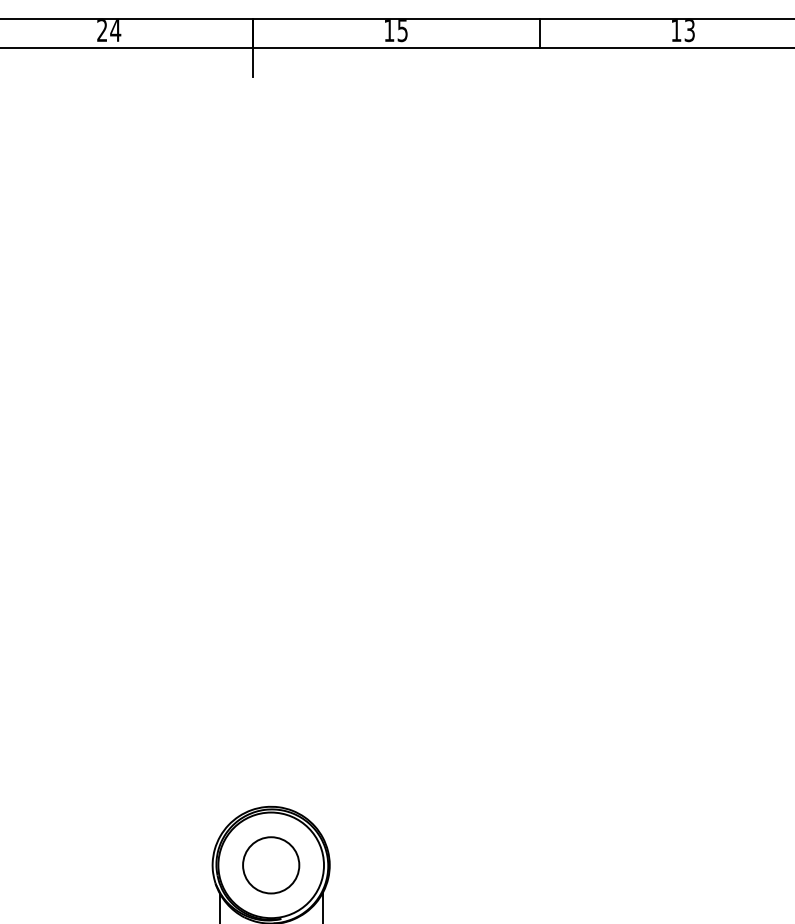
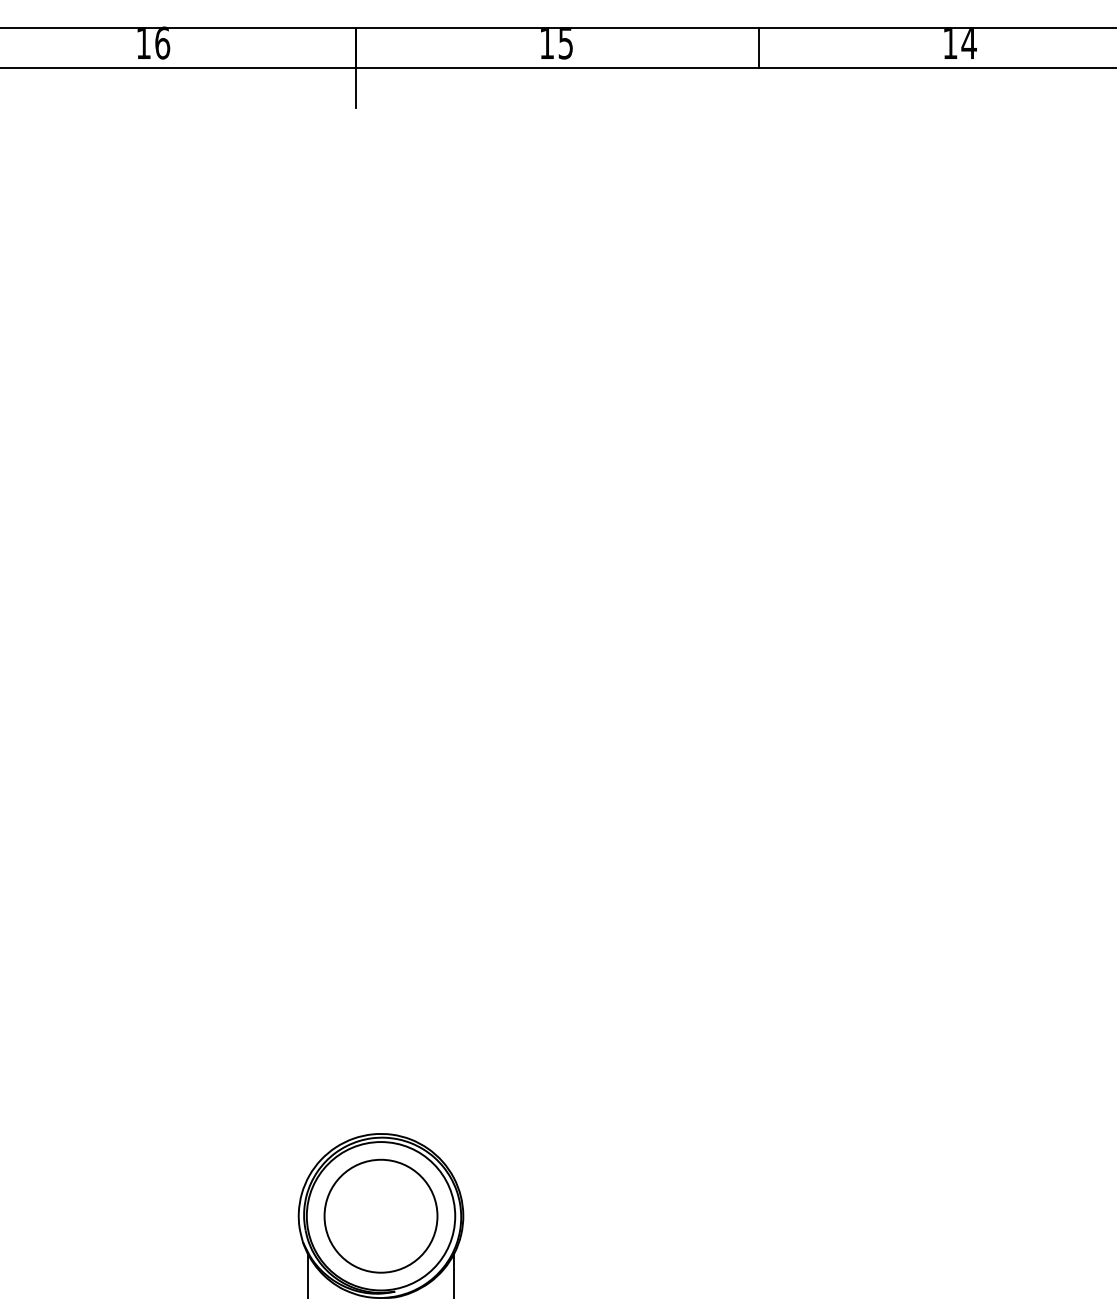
text: (109, 29) -> (153, 42), 24 -> 16
text: (689, 29) -> (968, 42), 13 -> 14
circle: (270, 864) -> (380, 1215), size x1.43

